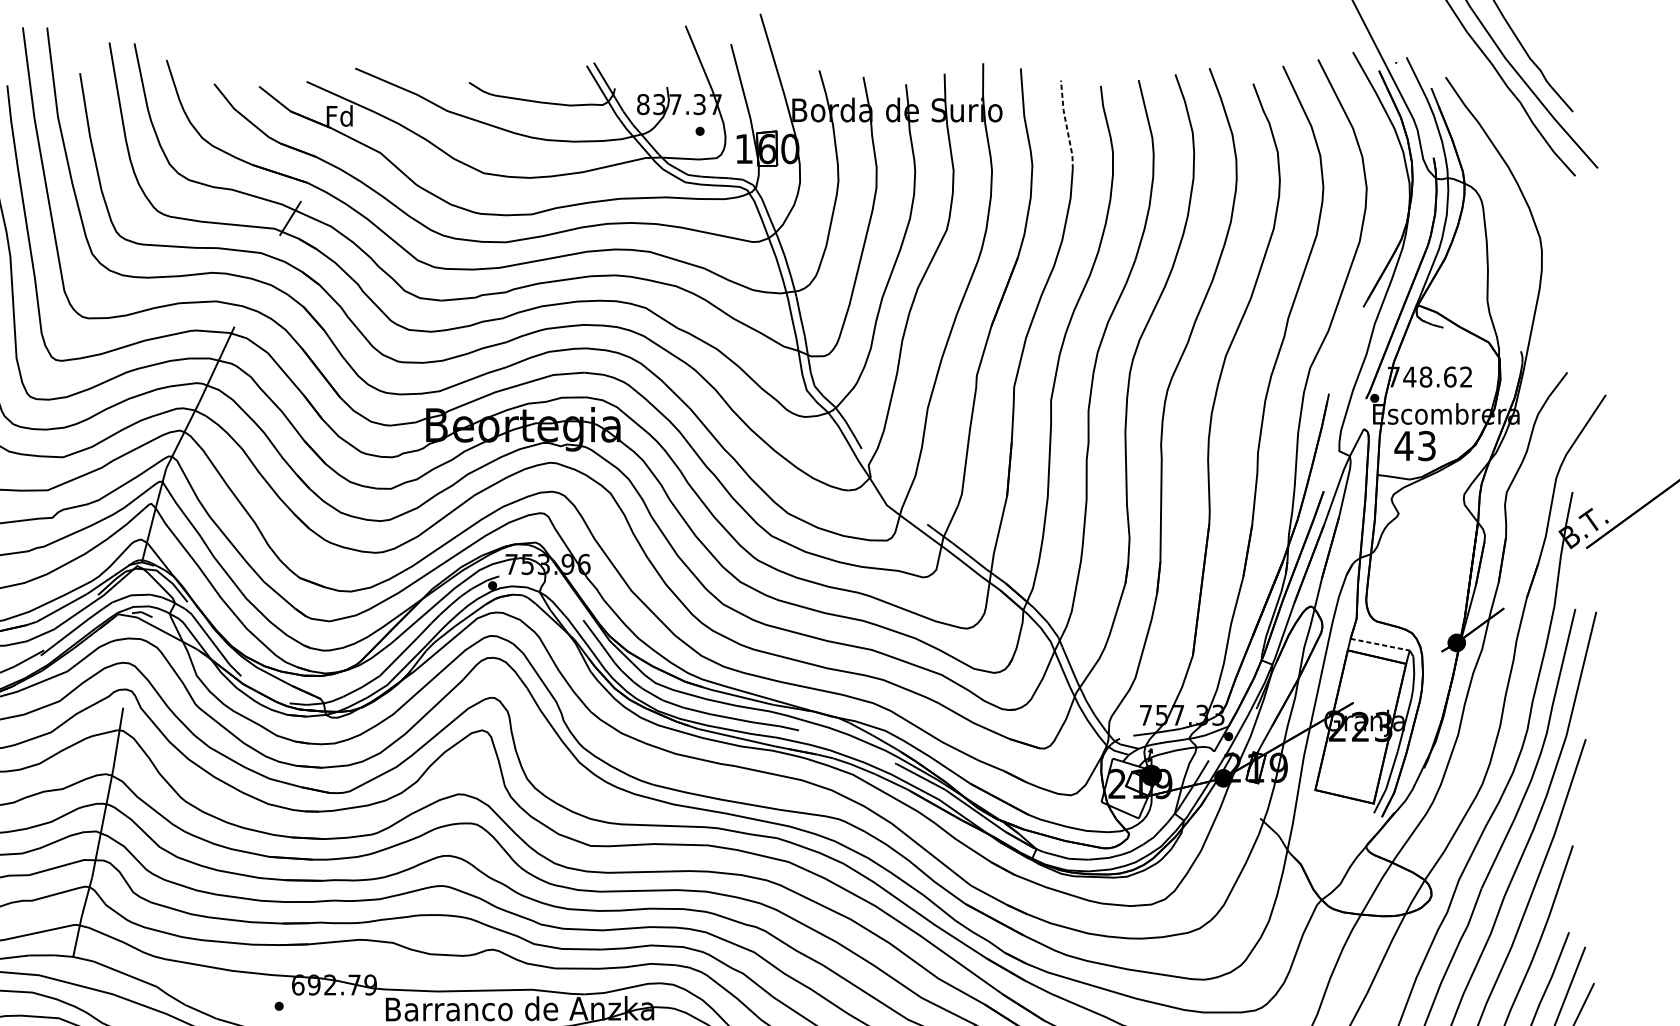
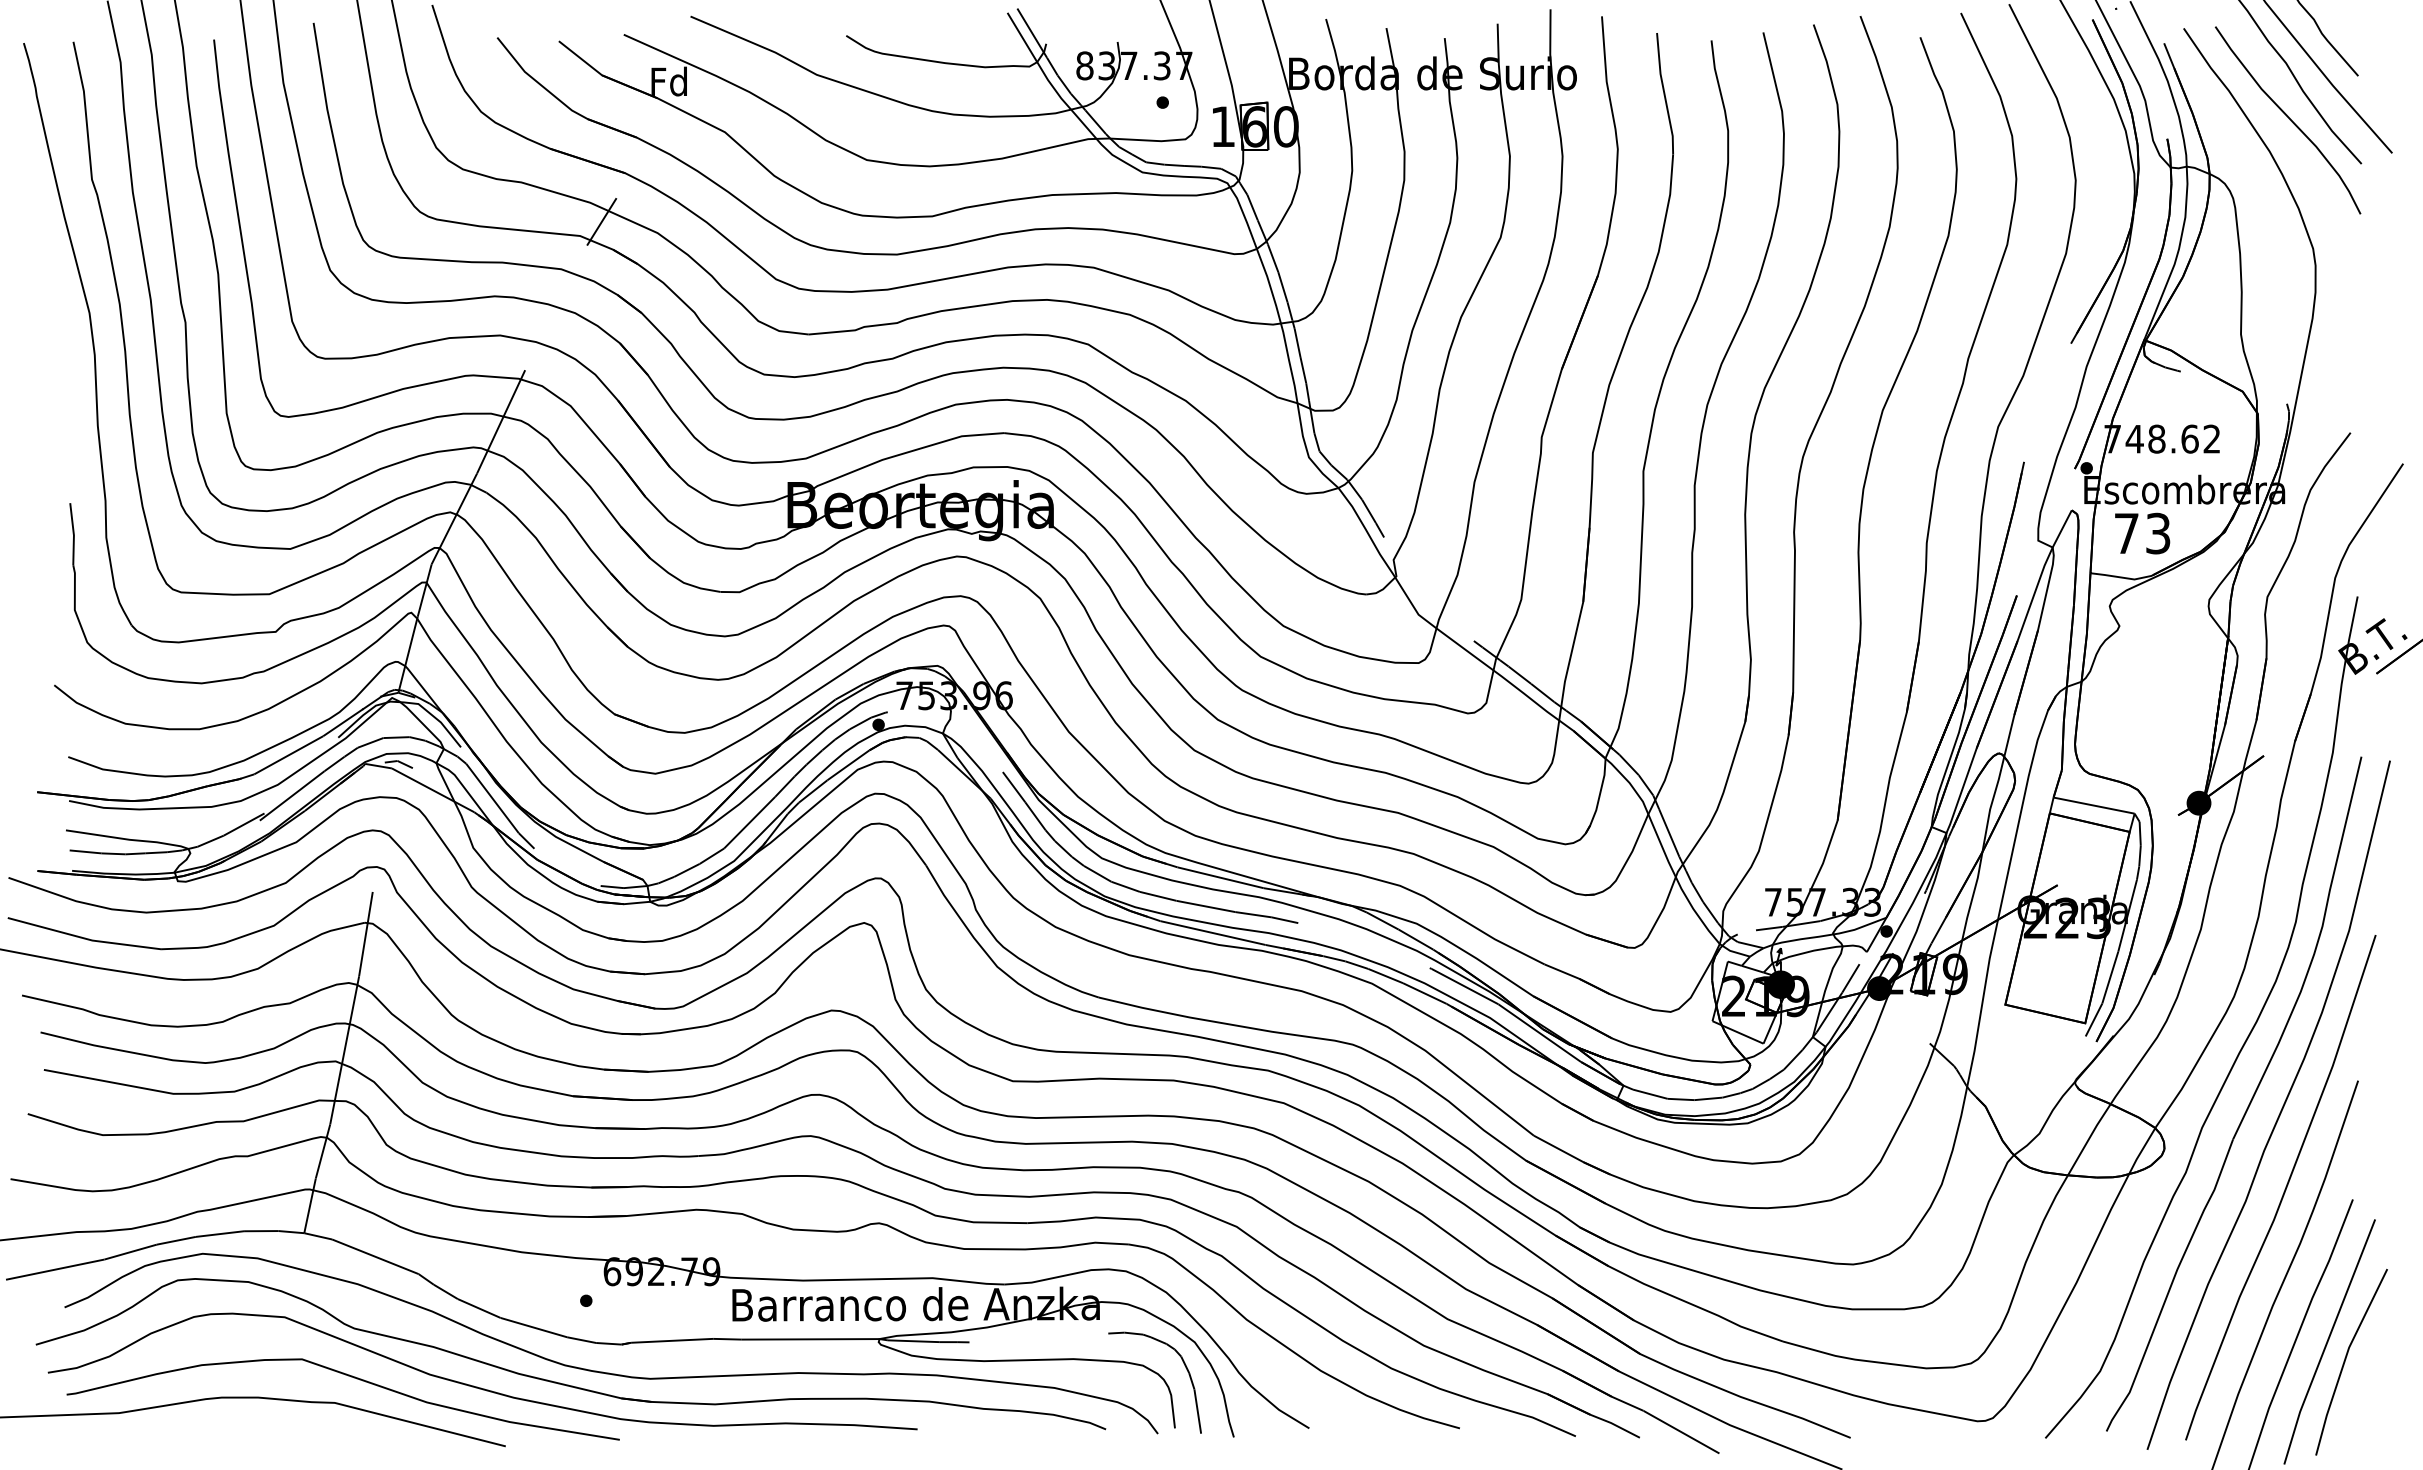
line: (1066, 124) -> (1664, 93), dashed -> solid
curve: (1522, 142) -> (2288, 118), added
text: (1403, 445) -> (2126, 533), 43 -> 73
line: (1380, 644) -> (2094, 805), dashed -> solid

